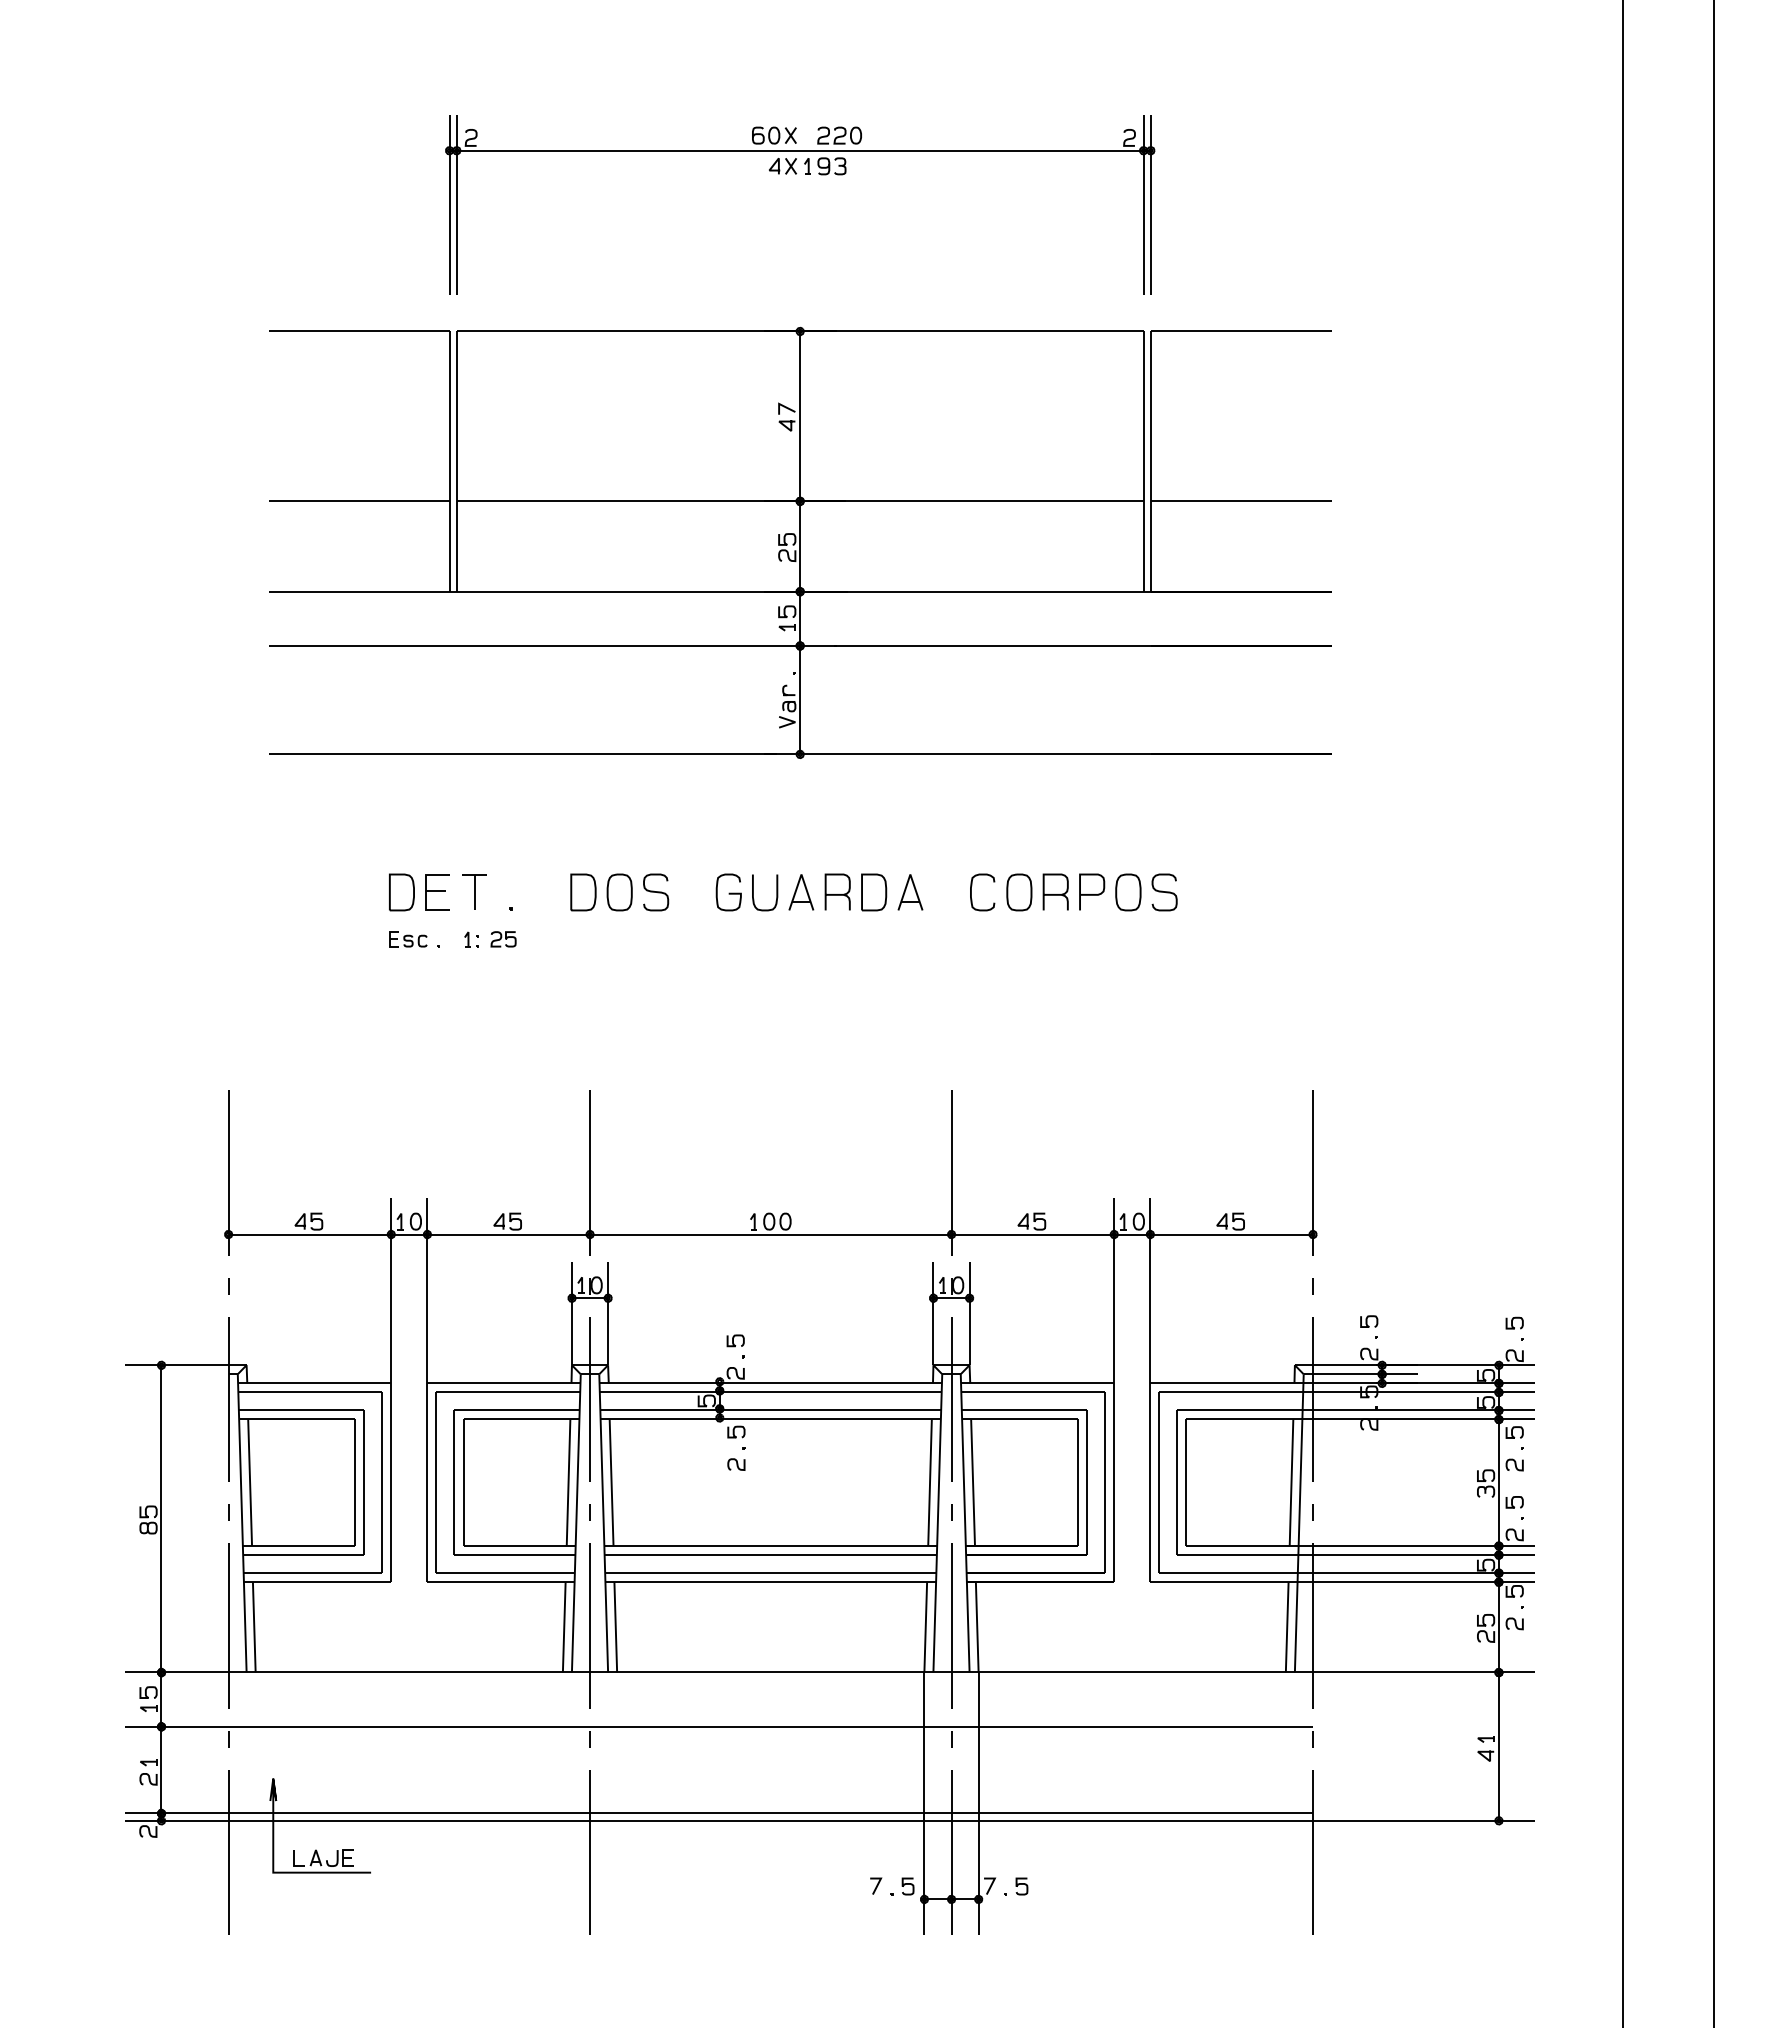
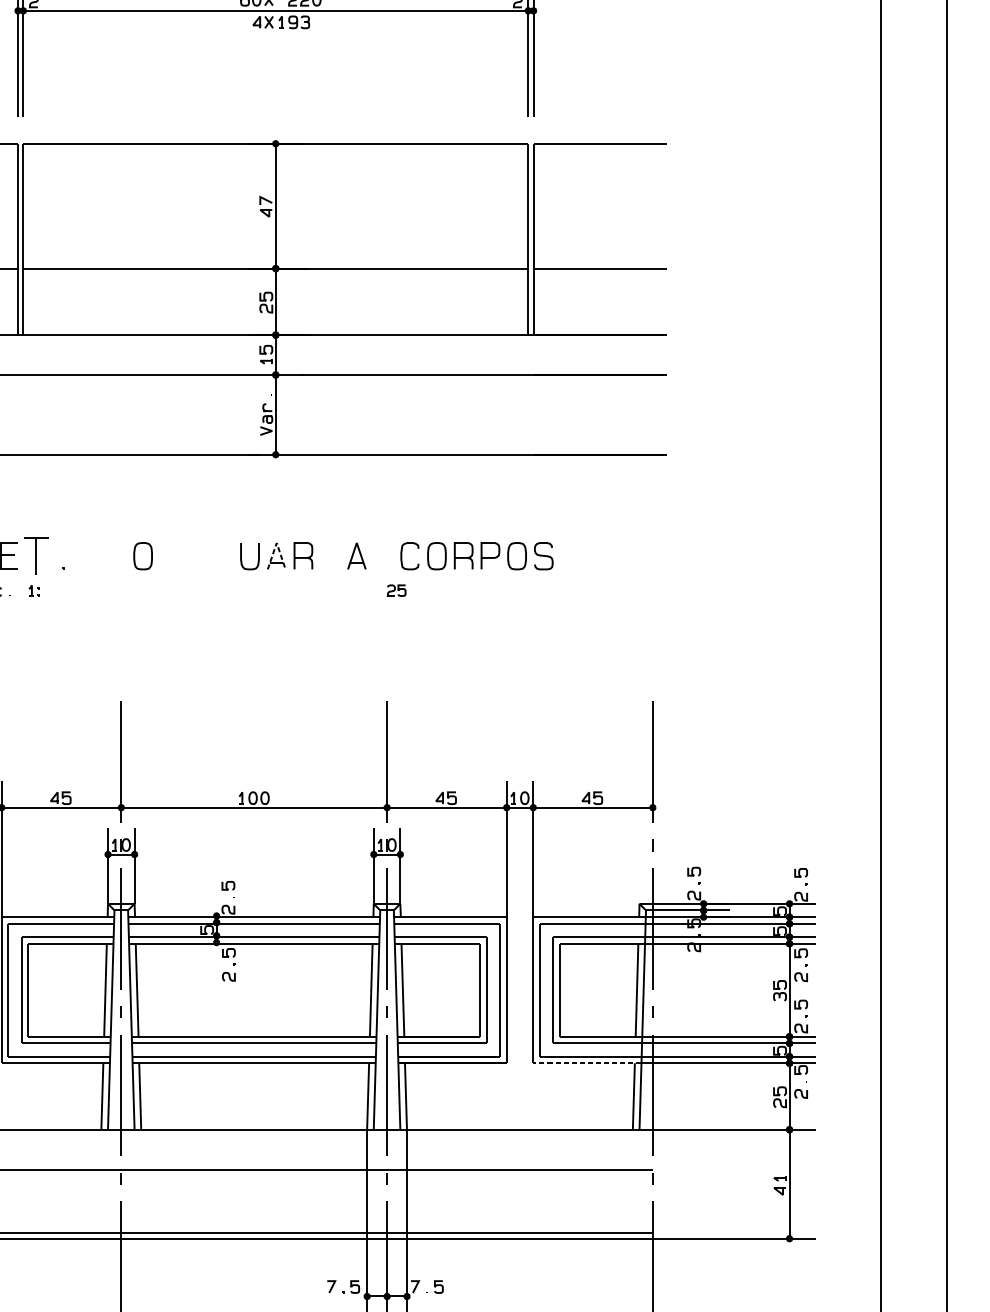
line: (801, 874) -> (276, 542), solid -> dashed
part: (474, 891) -> (36, 555), size x1.4
part: (583, 892) -> (116, 556), removed
curve: (656, 892) -> (170, 556), removed
curve: (729, 892) -> (223, 556), removed
part: (874, 892) -> (330, 556), removed
part: (503, 939) -> (396, 590), moved
line: (1223, 1582) -> (587, 1063), solid -> dashed

